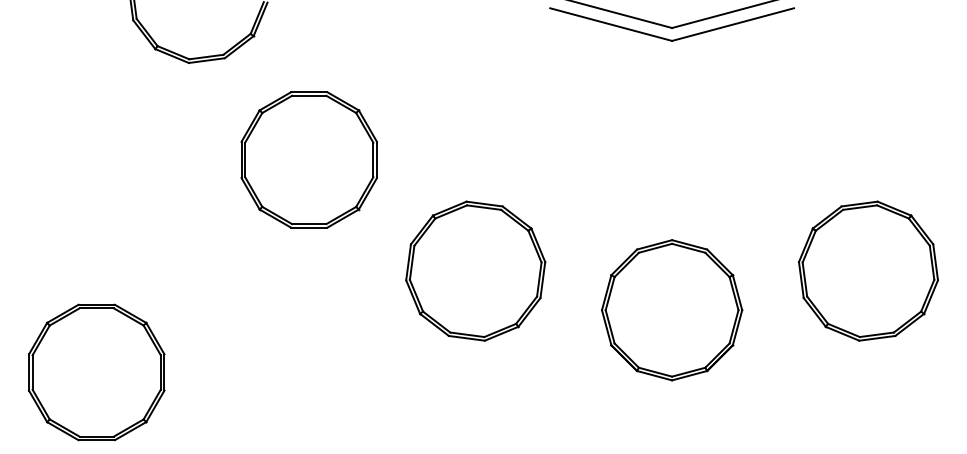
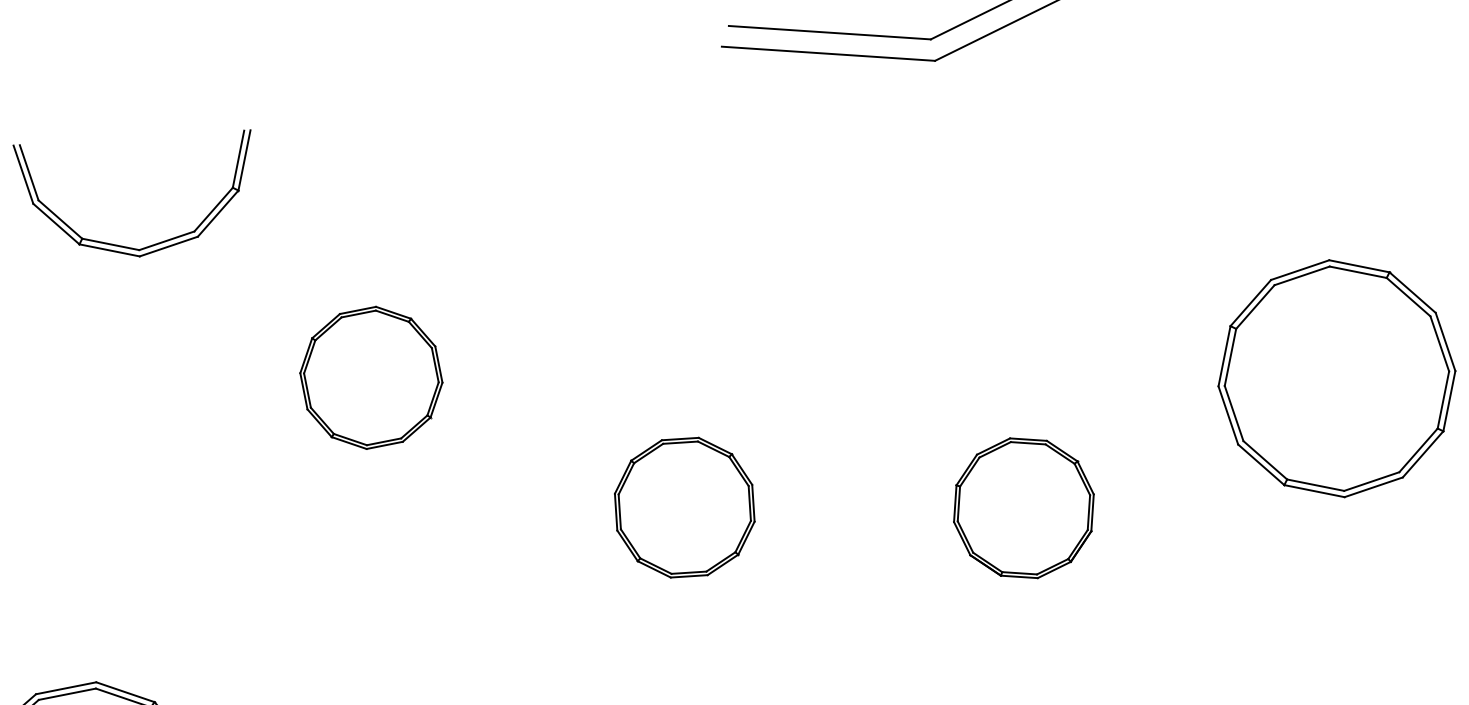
part: (308, 159) -> (370, 377), size x0.6
part: (475, 270) -> (684, 506), size x0.6
part: (672, 310) -> (1024, 508), size x0.6

